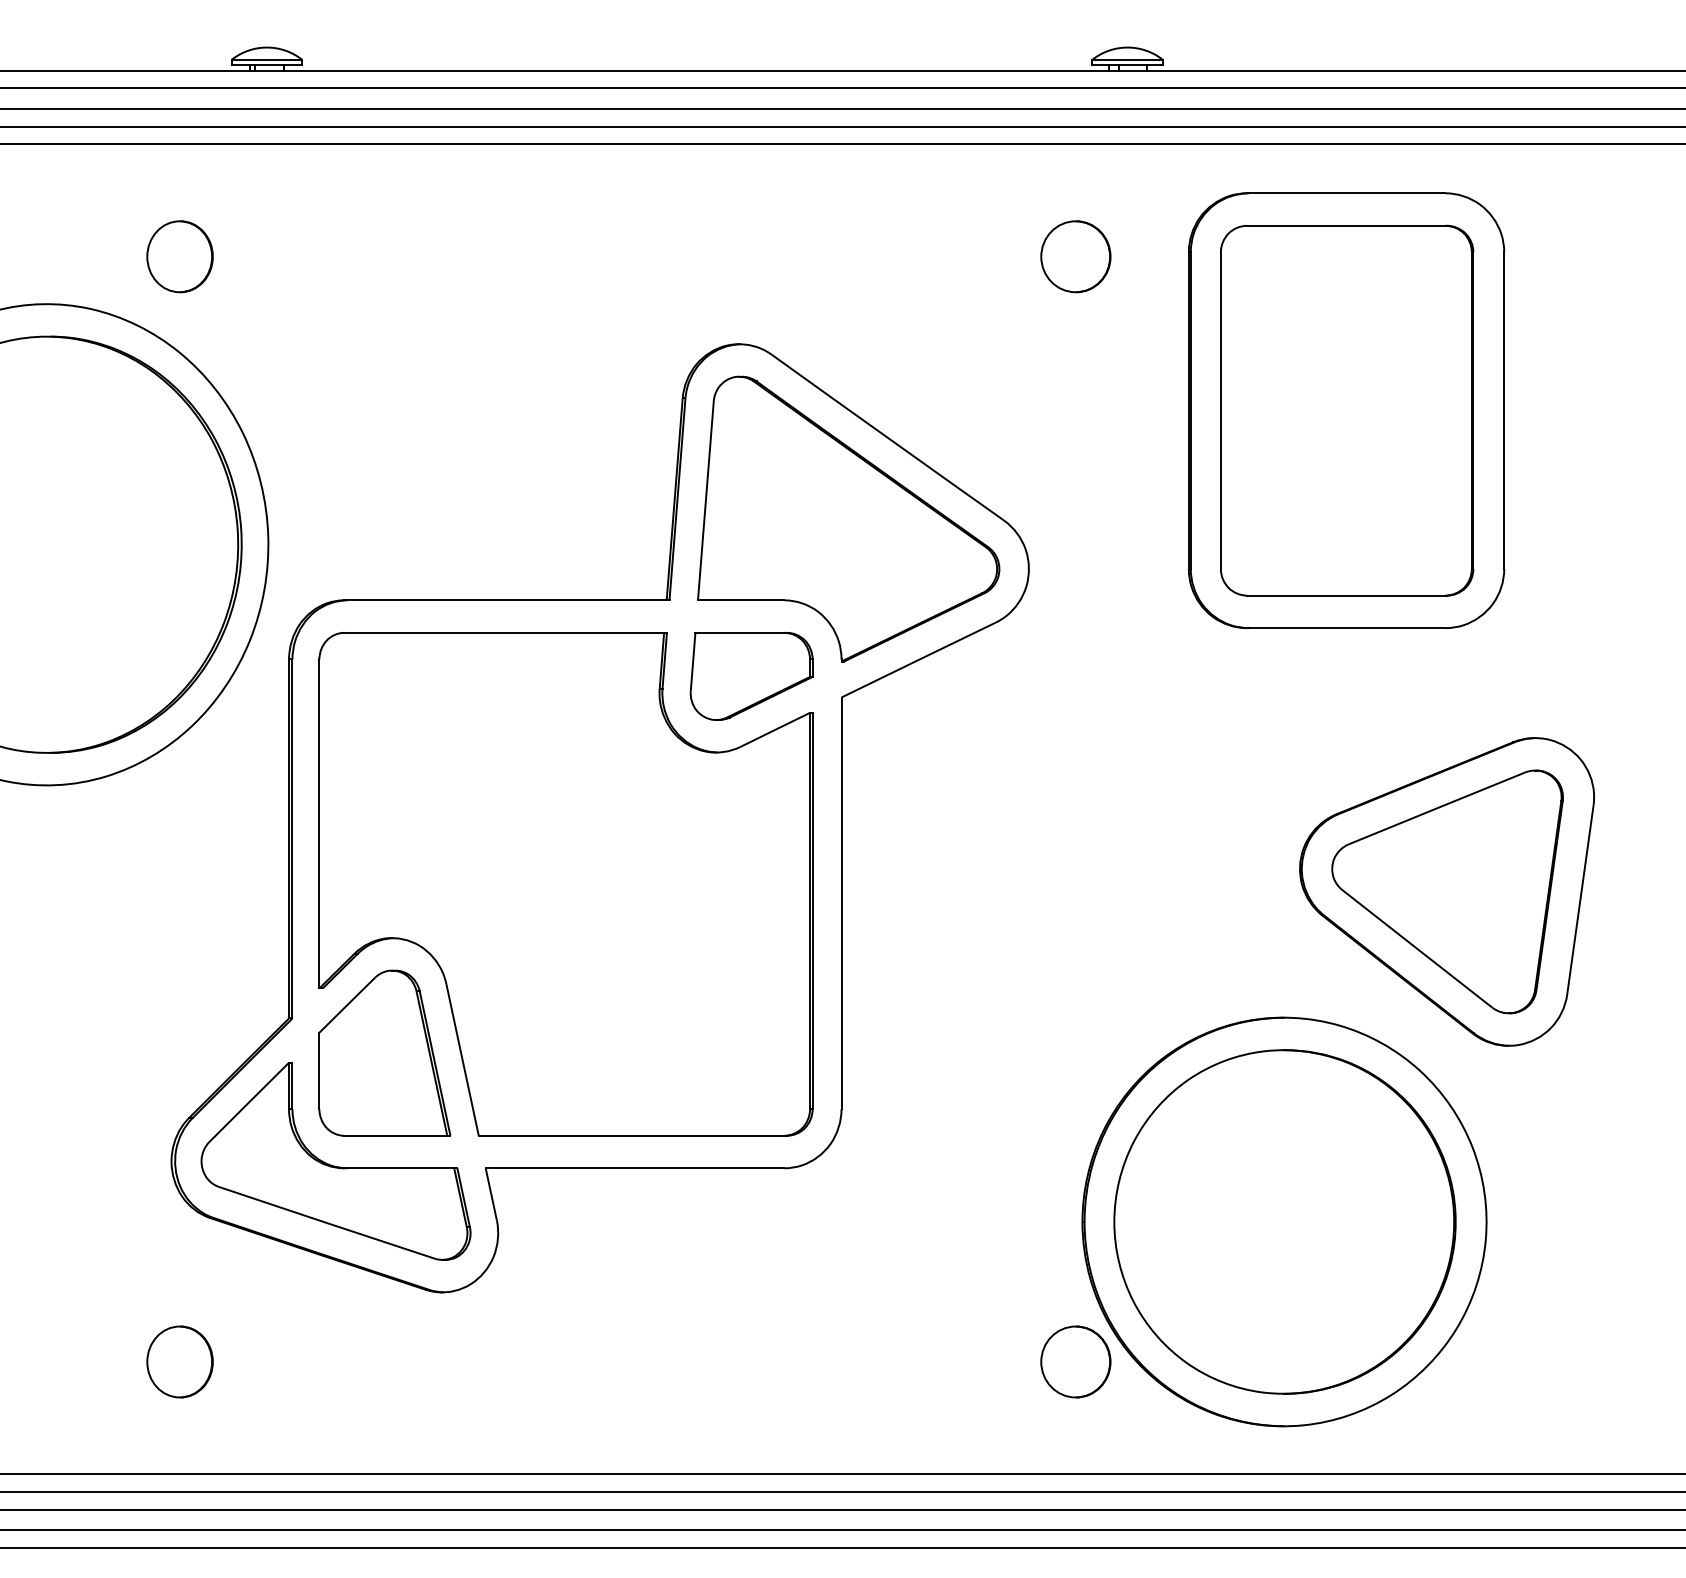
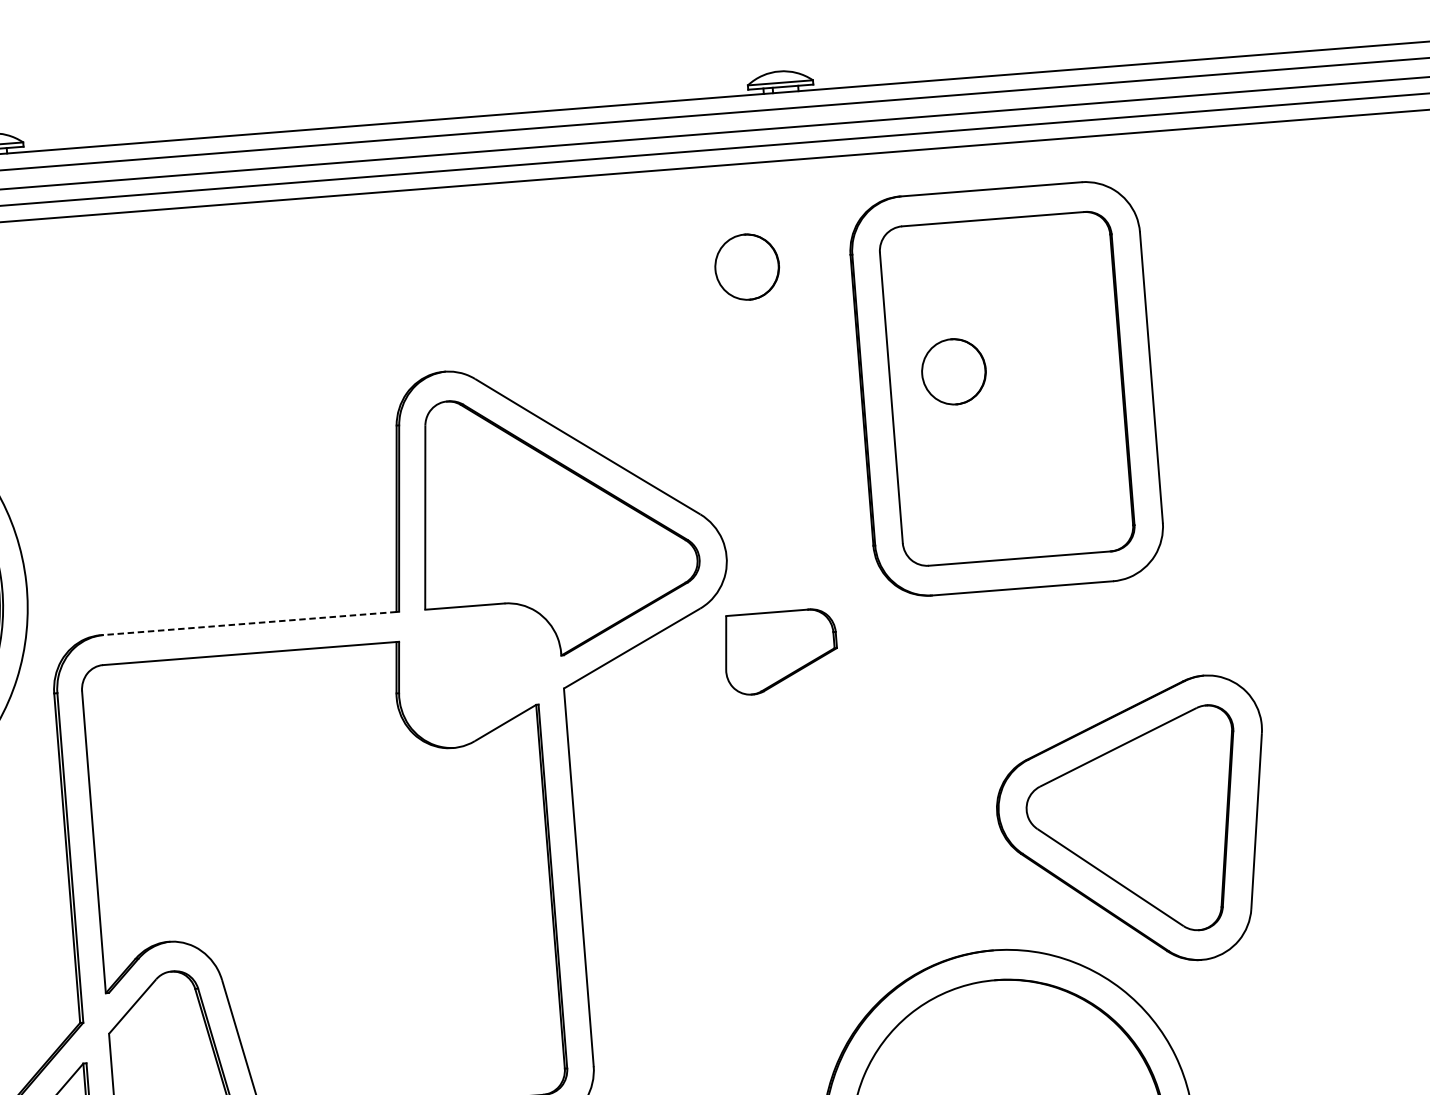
part: (1290, 387) -> (953, 371), added
line: (504, 600) -> (247, 623), solid -> dashed
part: (751, 676) -> (780, 652), moved

